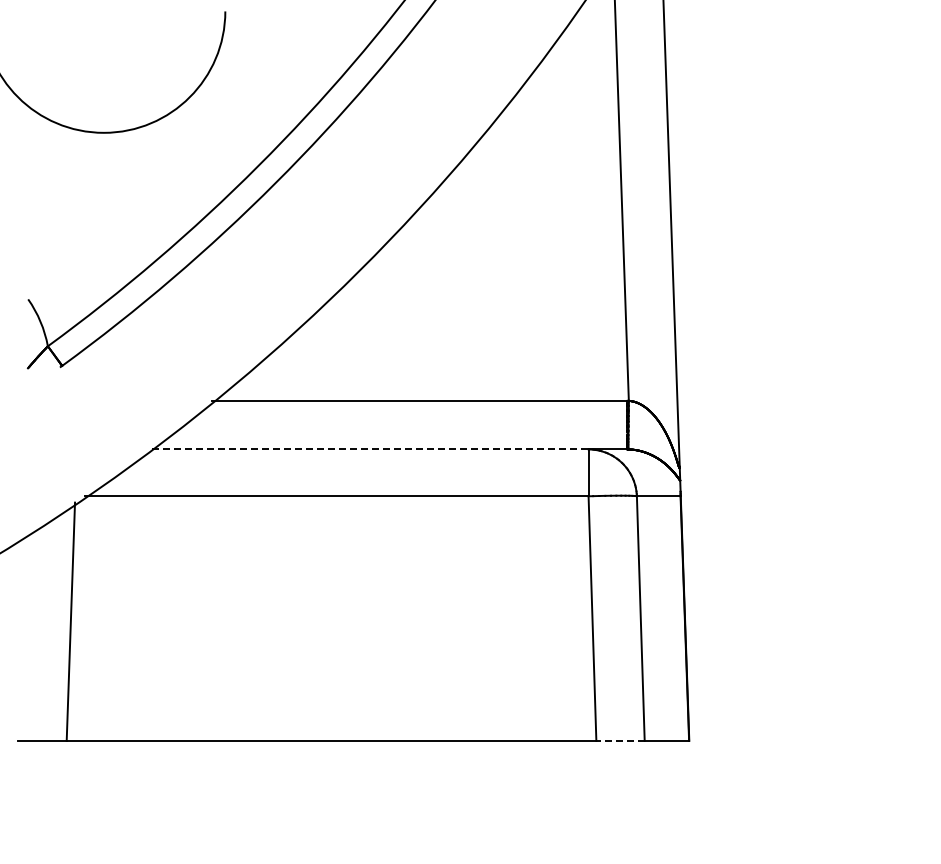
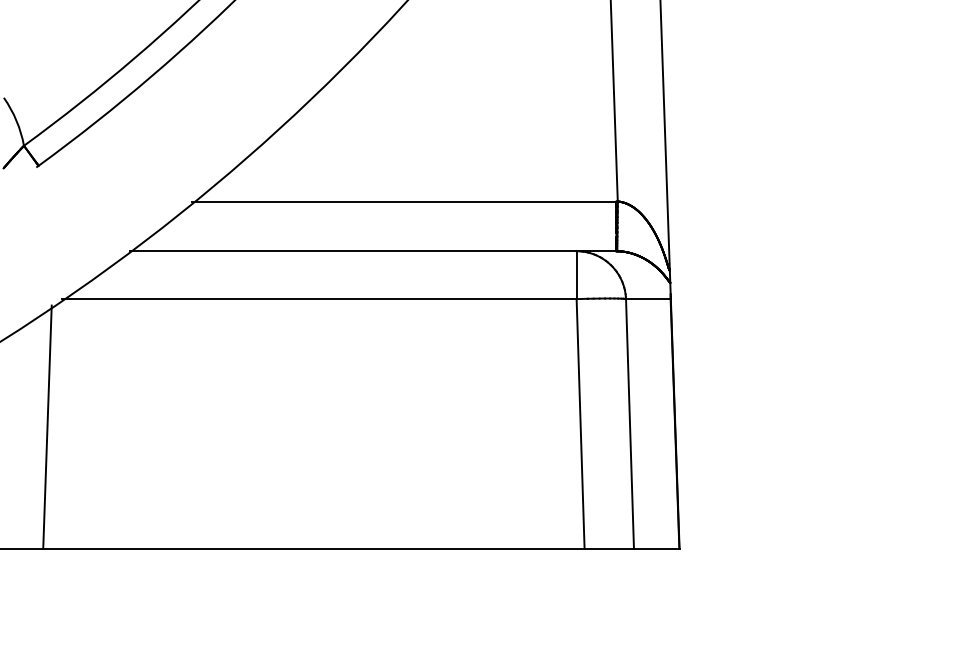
line: (370, 449) -> (353, 251), dashed -> solid
line: (620, 740) -> (609, 548), dashed -> solid

